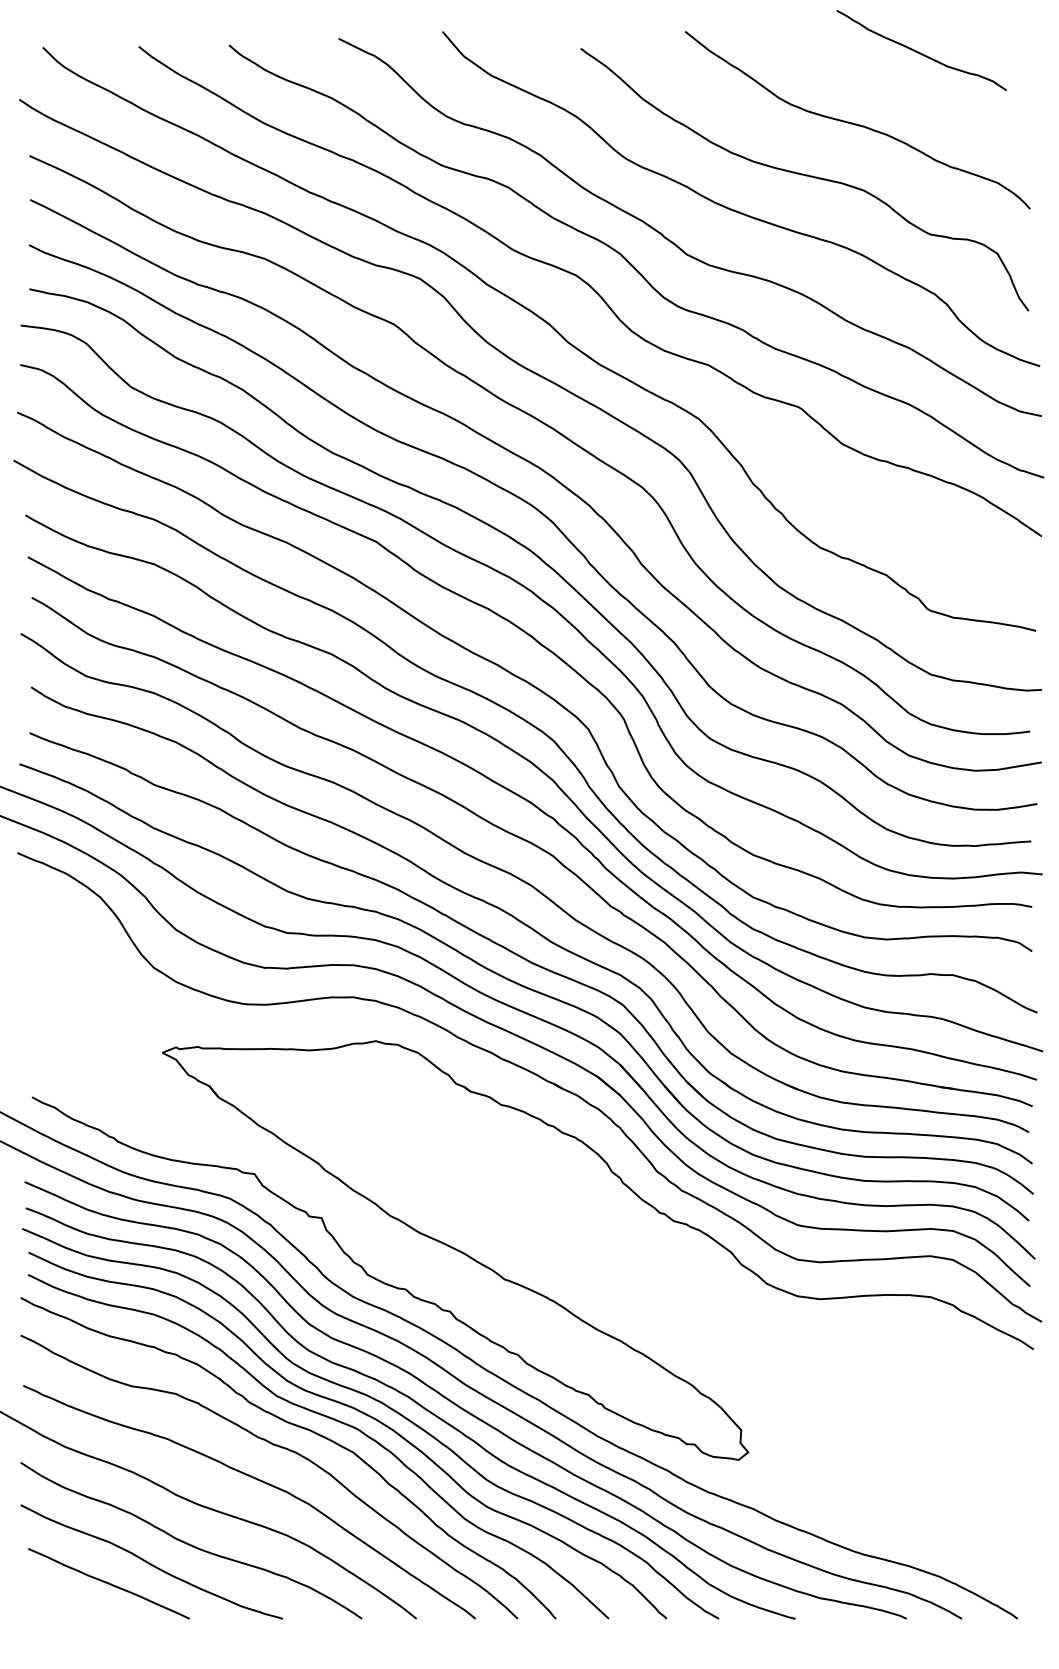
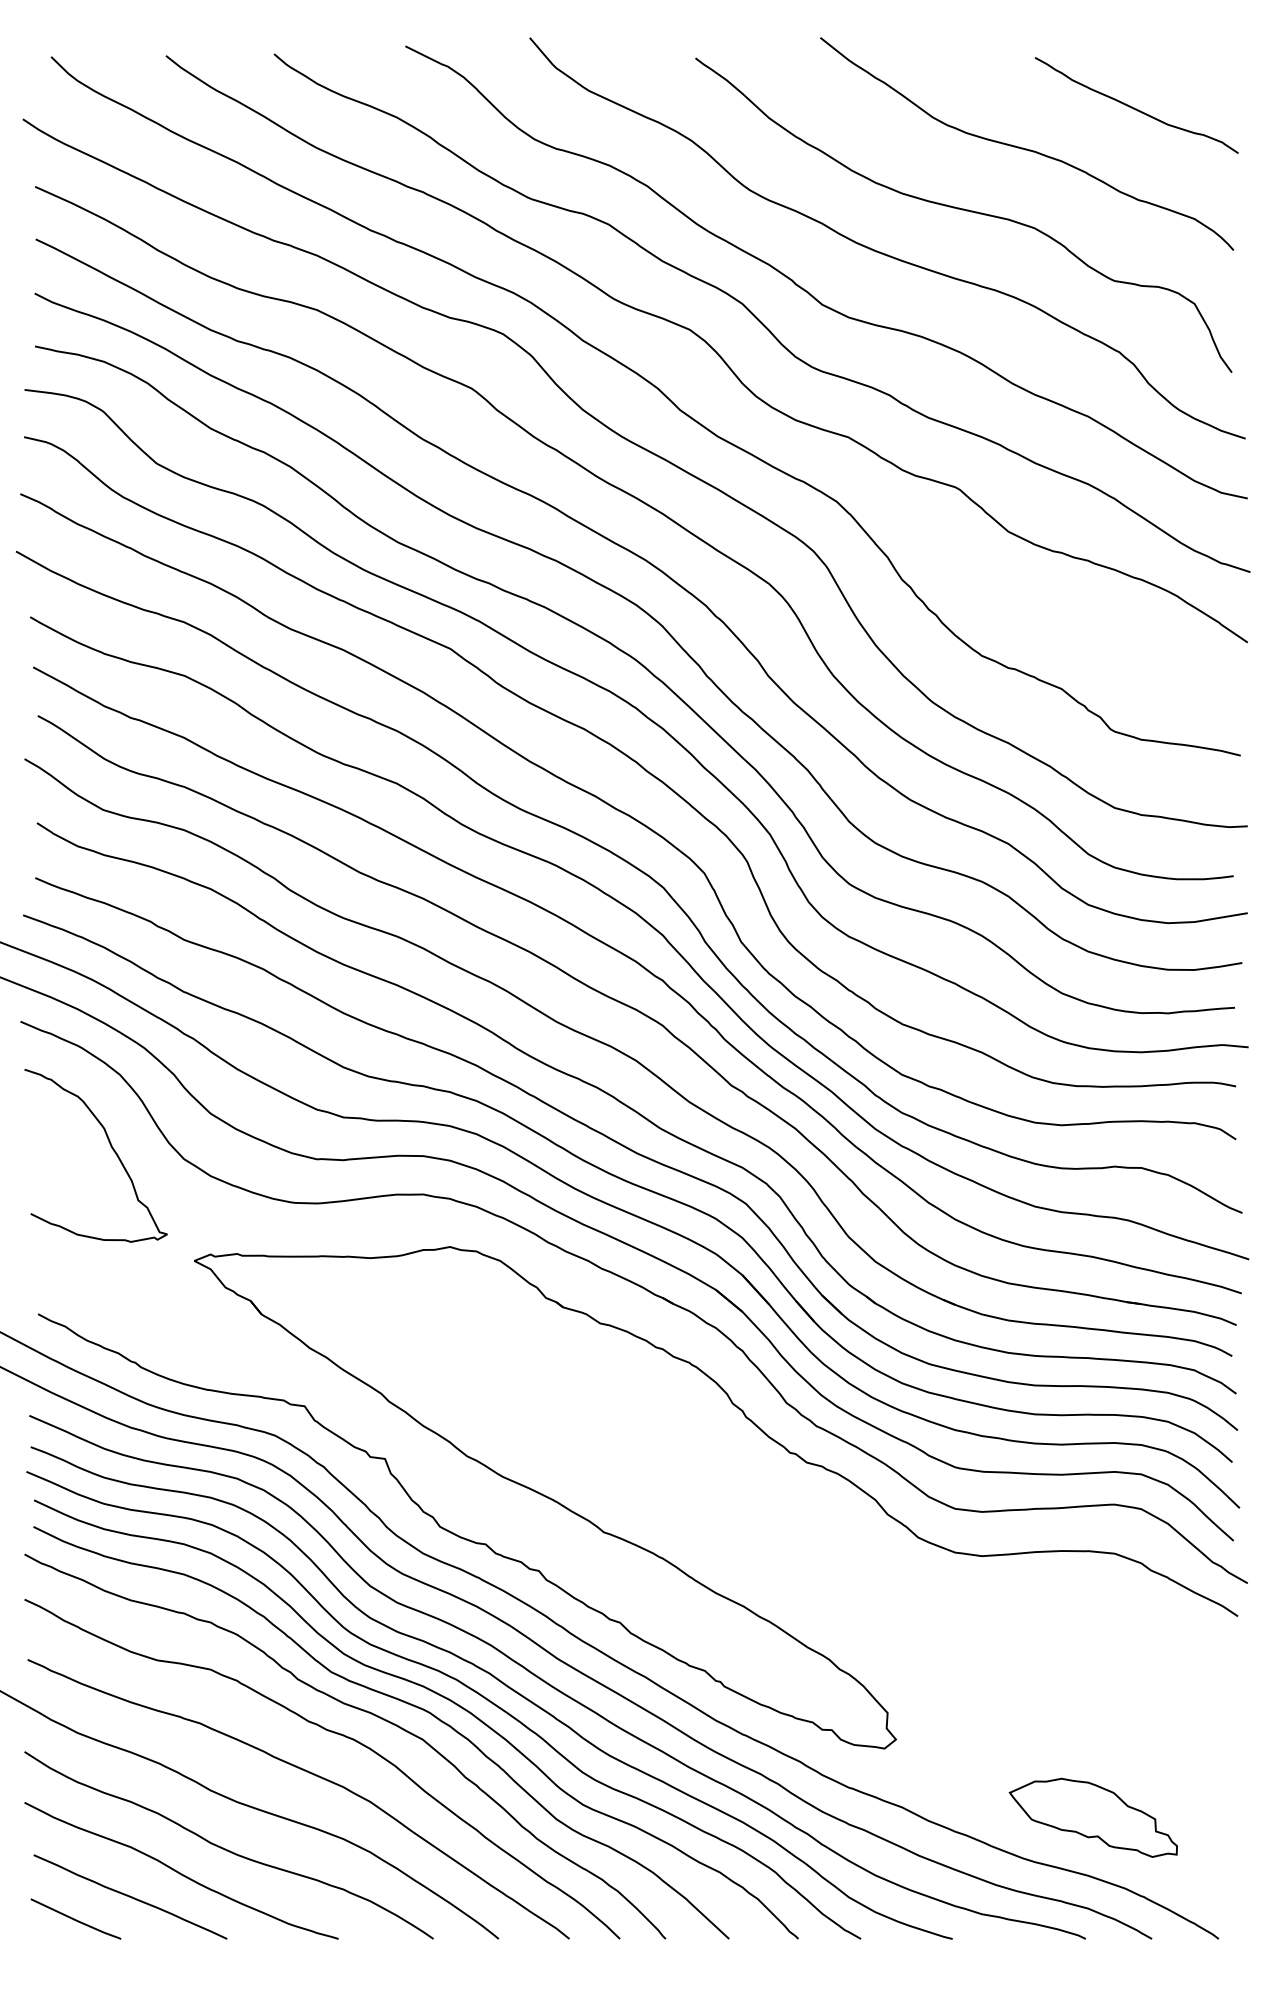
curve: (919, 52) -> (1134, 107), moved
curve: (93, 958) -> (111, 1148), added
part: (912, 1517) -> (1092, 1817), added
line: (62, 1601) -> (74, 1918), added

